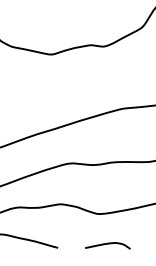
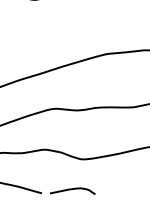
curve: (107, 244) -> (72, 189), moved

